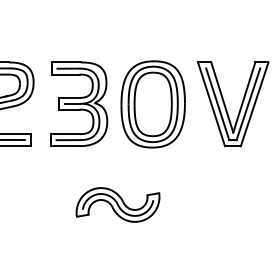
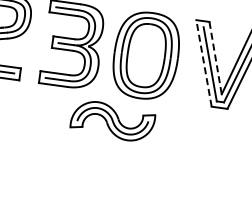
line: (222, 97) -> (215, 58), solid -> dashed
line: (211, 104) -> (204, 63), solid -> dashed
part: (117, 204) -> (112, 120), moved

